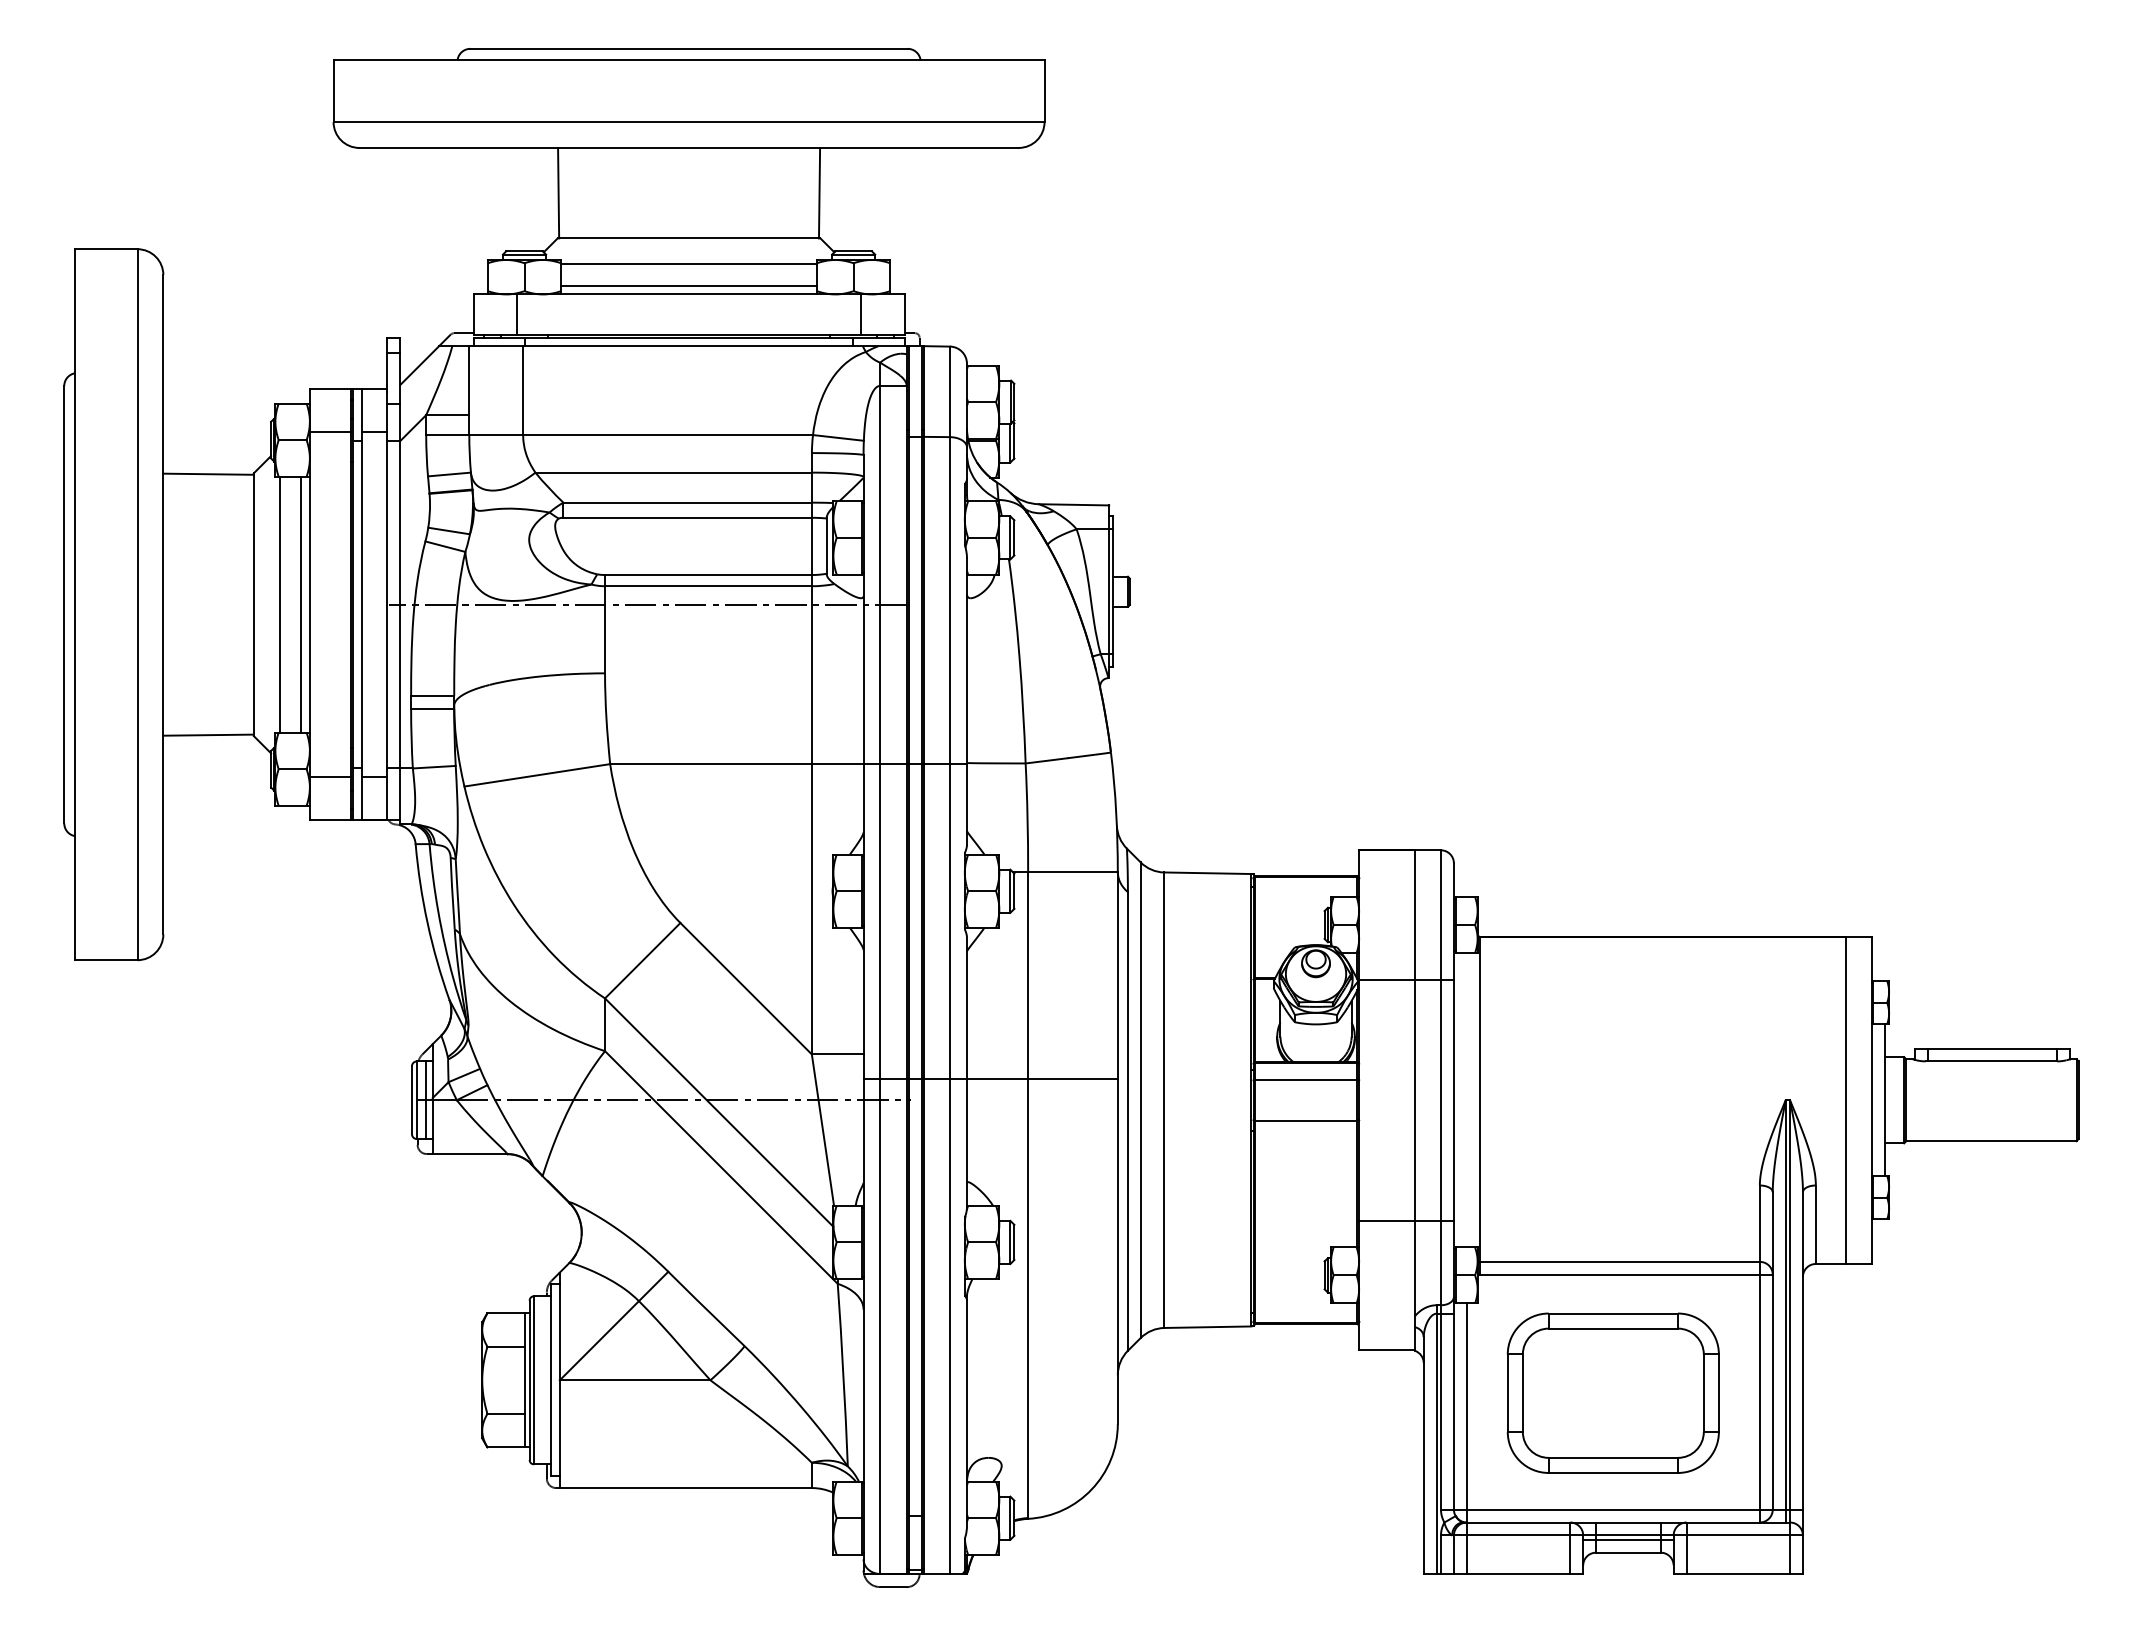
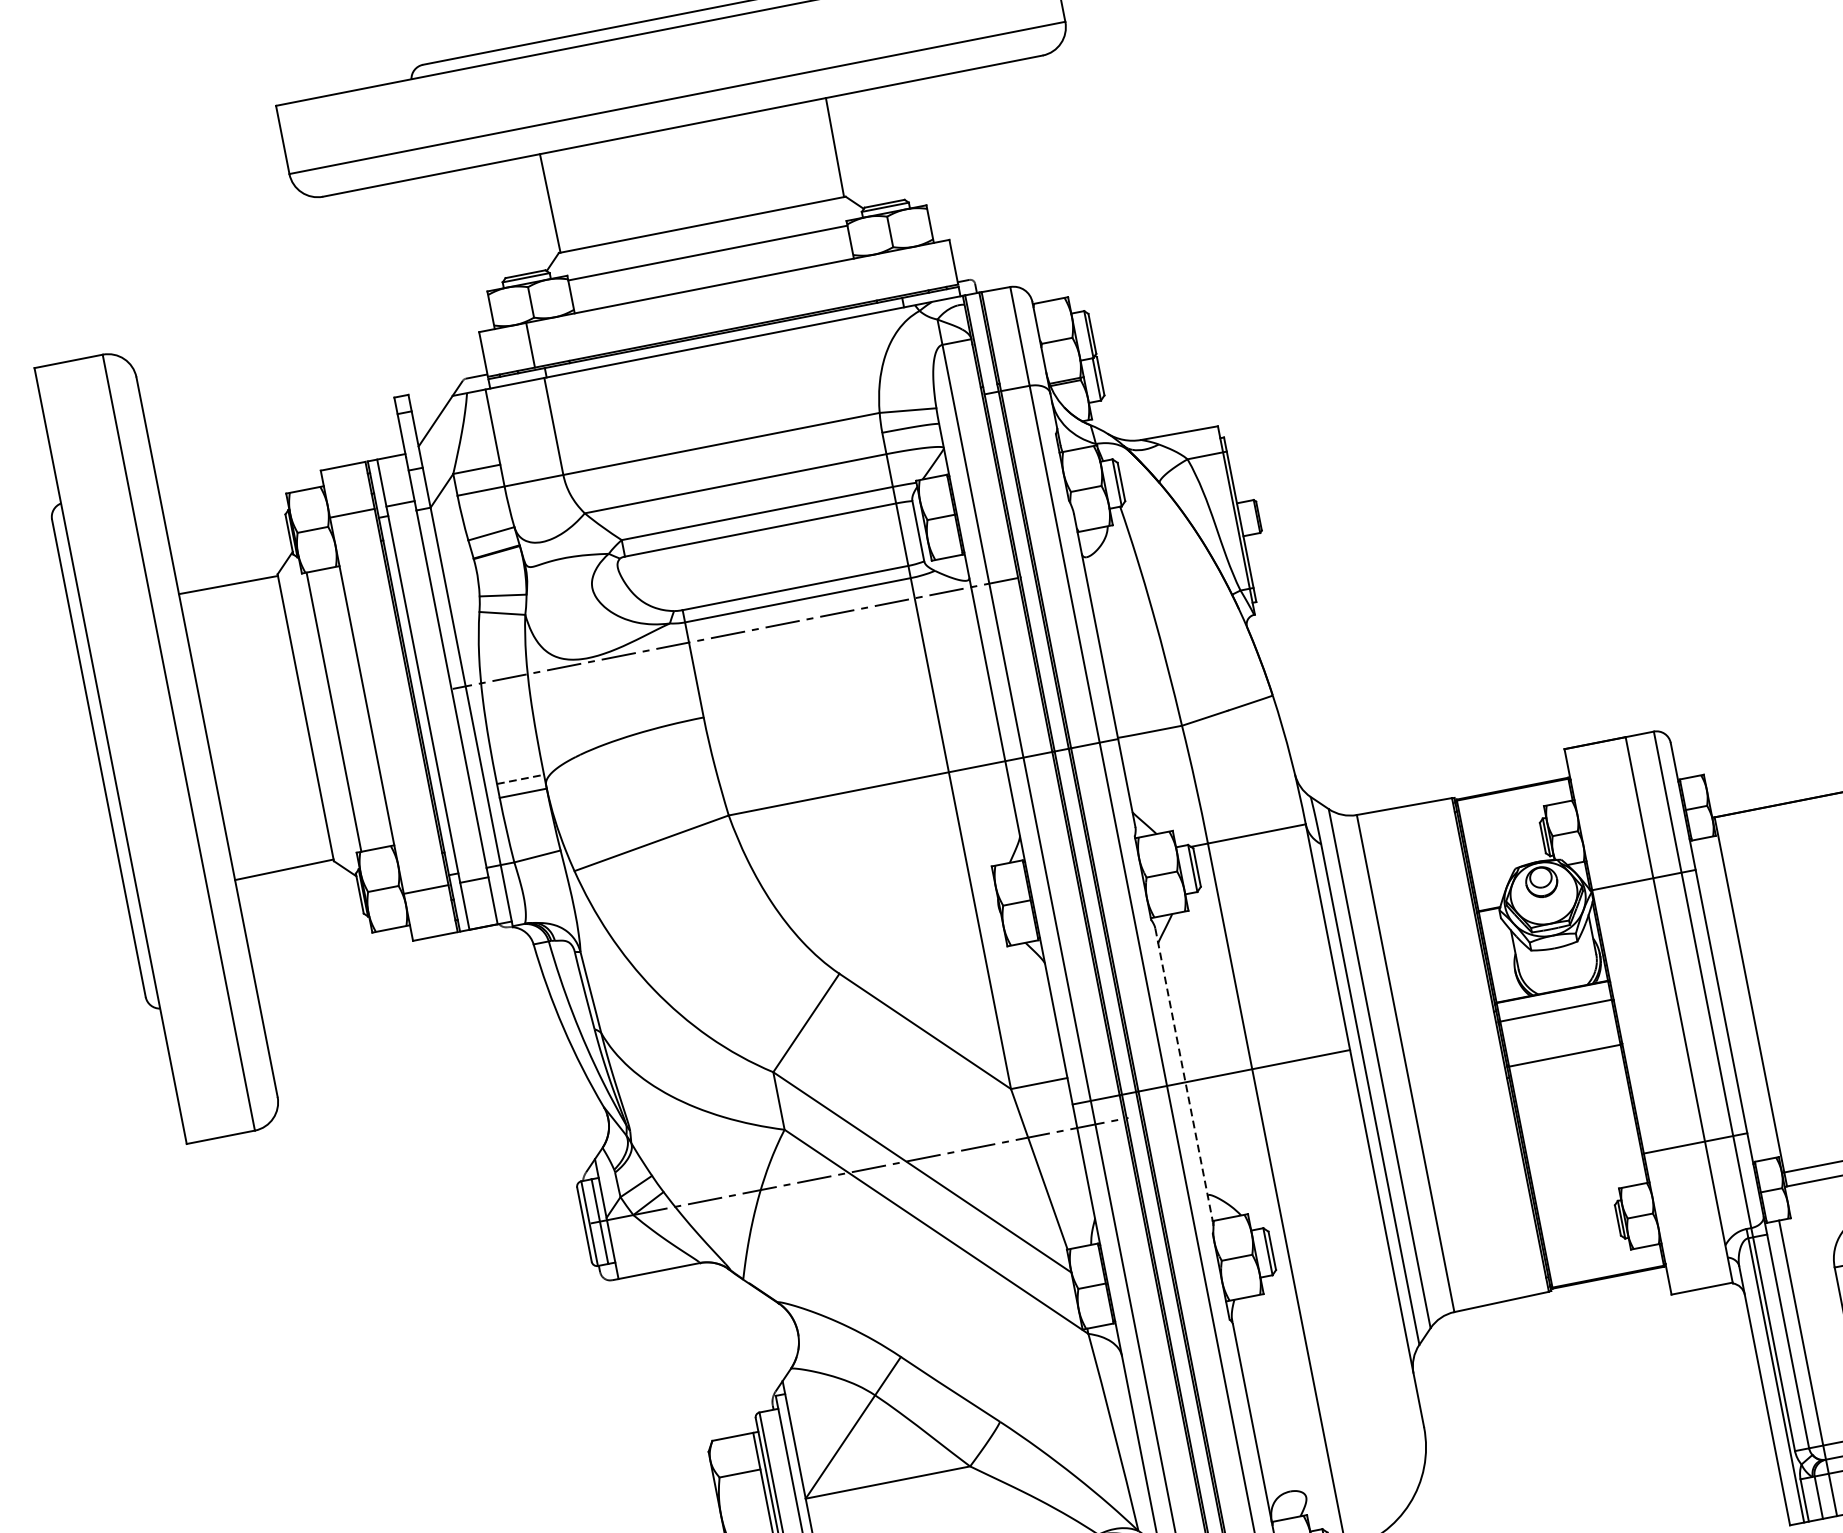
line: (689, 285) -> (712, 276), removed
line: (861, 314) -> (906, 270), removed
line: (301, 604) -> (357, 707), removed
line: (432, 696) -> (520, 779), solid -> dashed
line: (966, 1072) -> (1183, 1075), solid -> dashed

